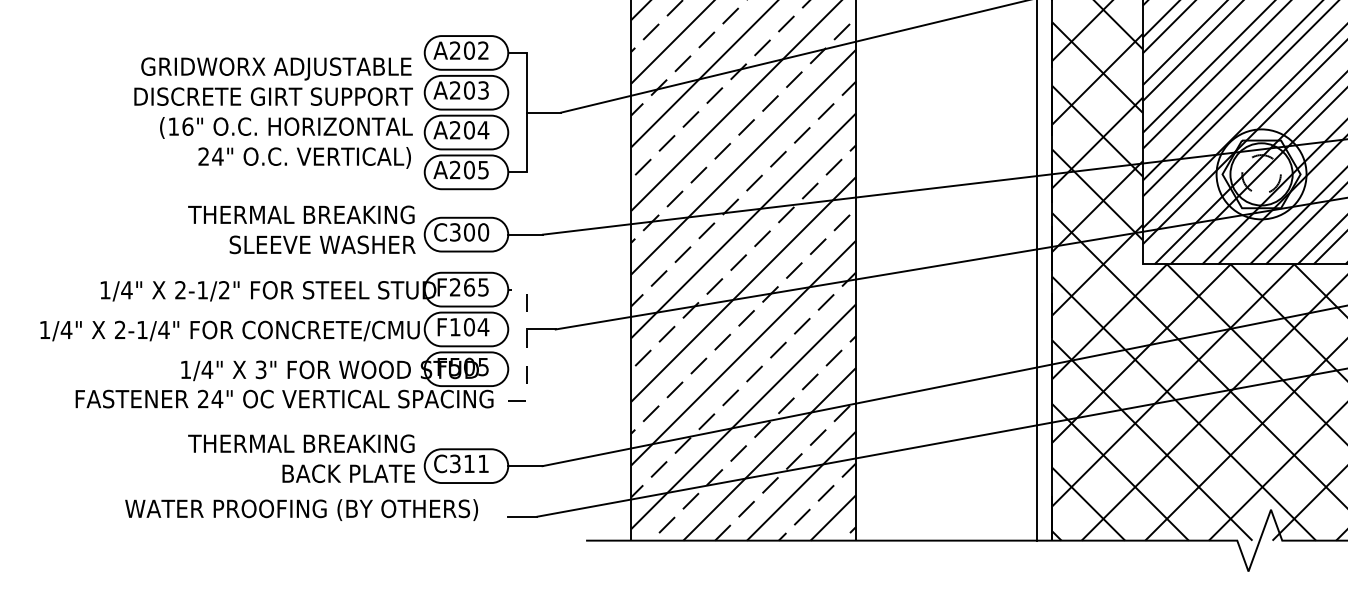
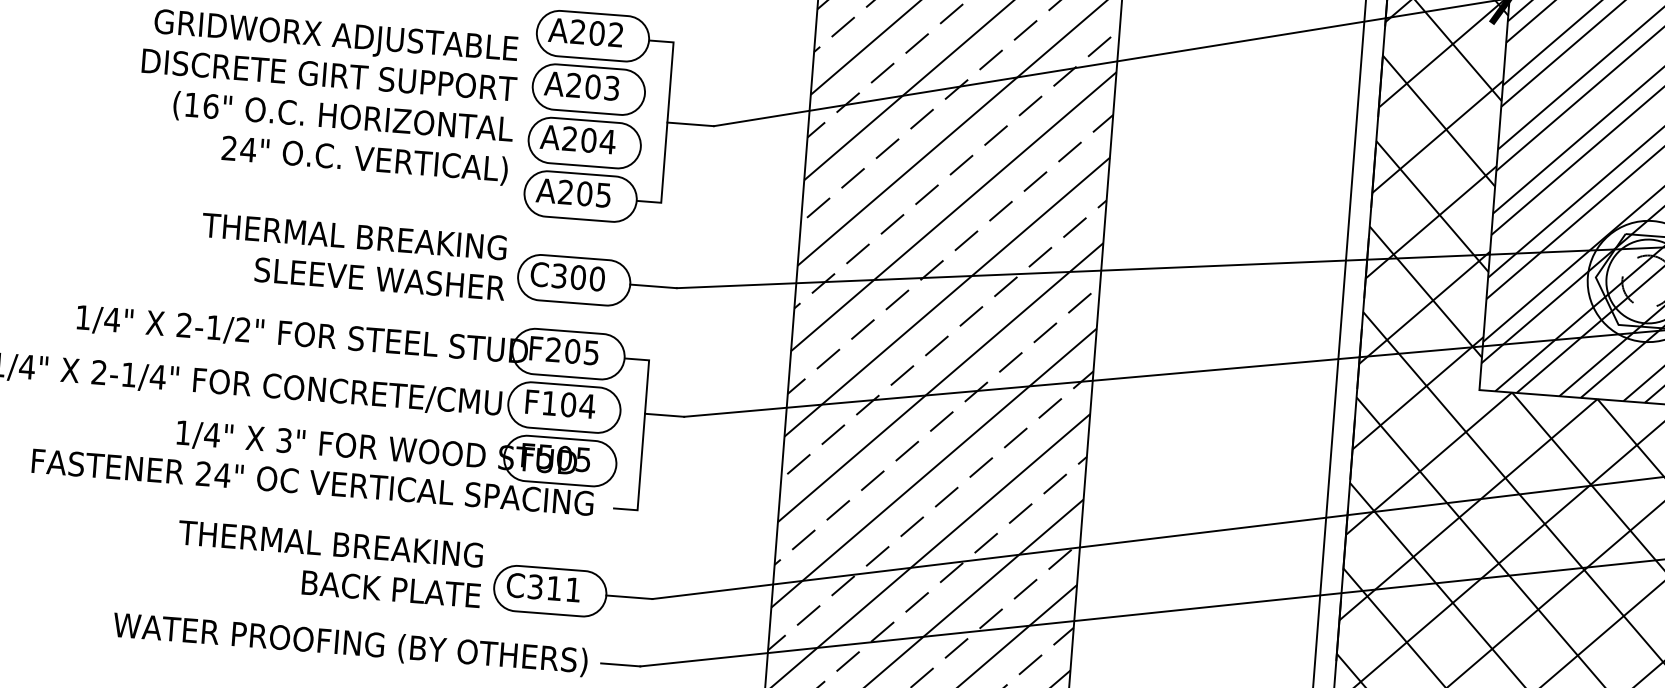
text: (469, 287) -> (572, 351), F265 -> F205
line: (526, 345) -> (643, 435), dashed -> solid
text: (301, 509) -> (350, 643), moved

